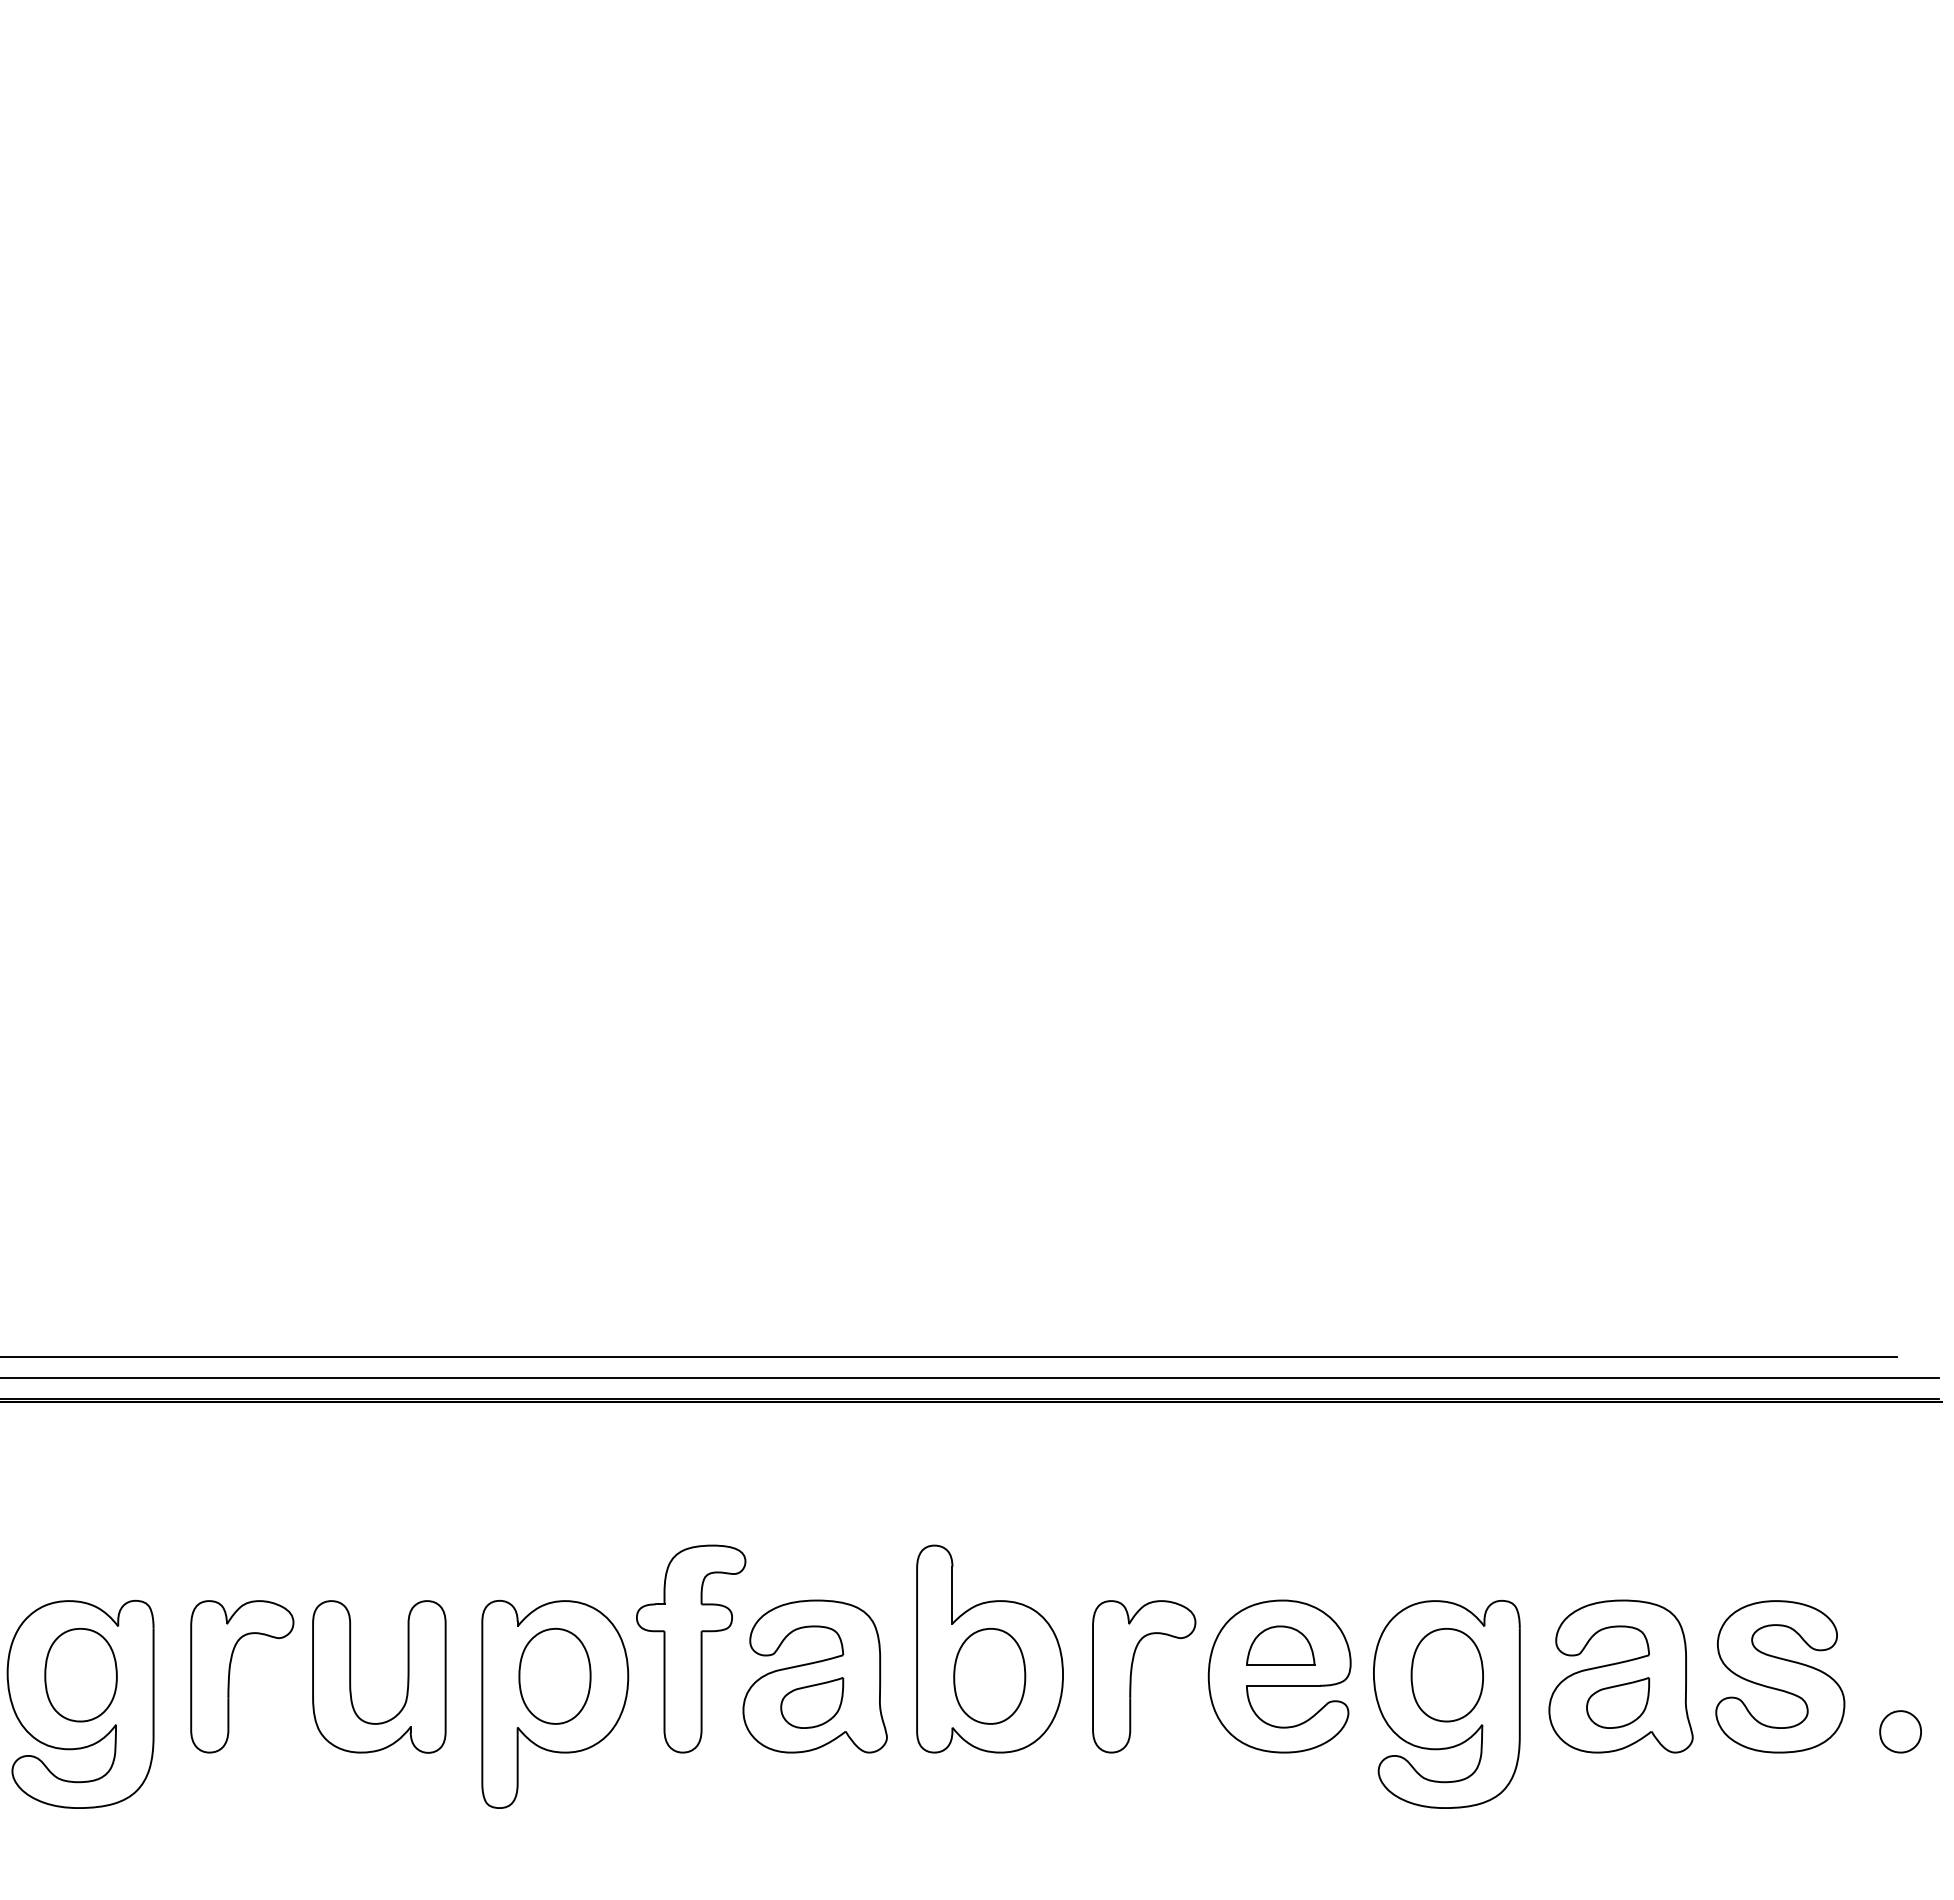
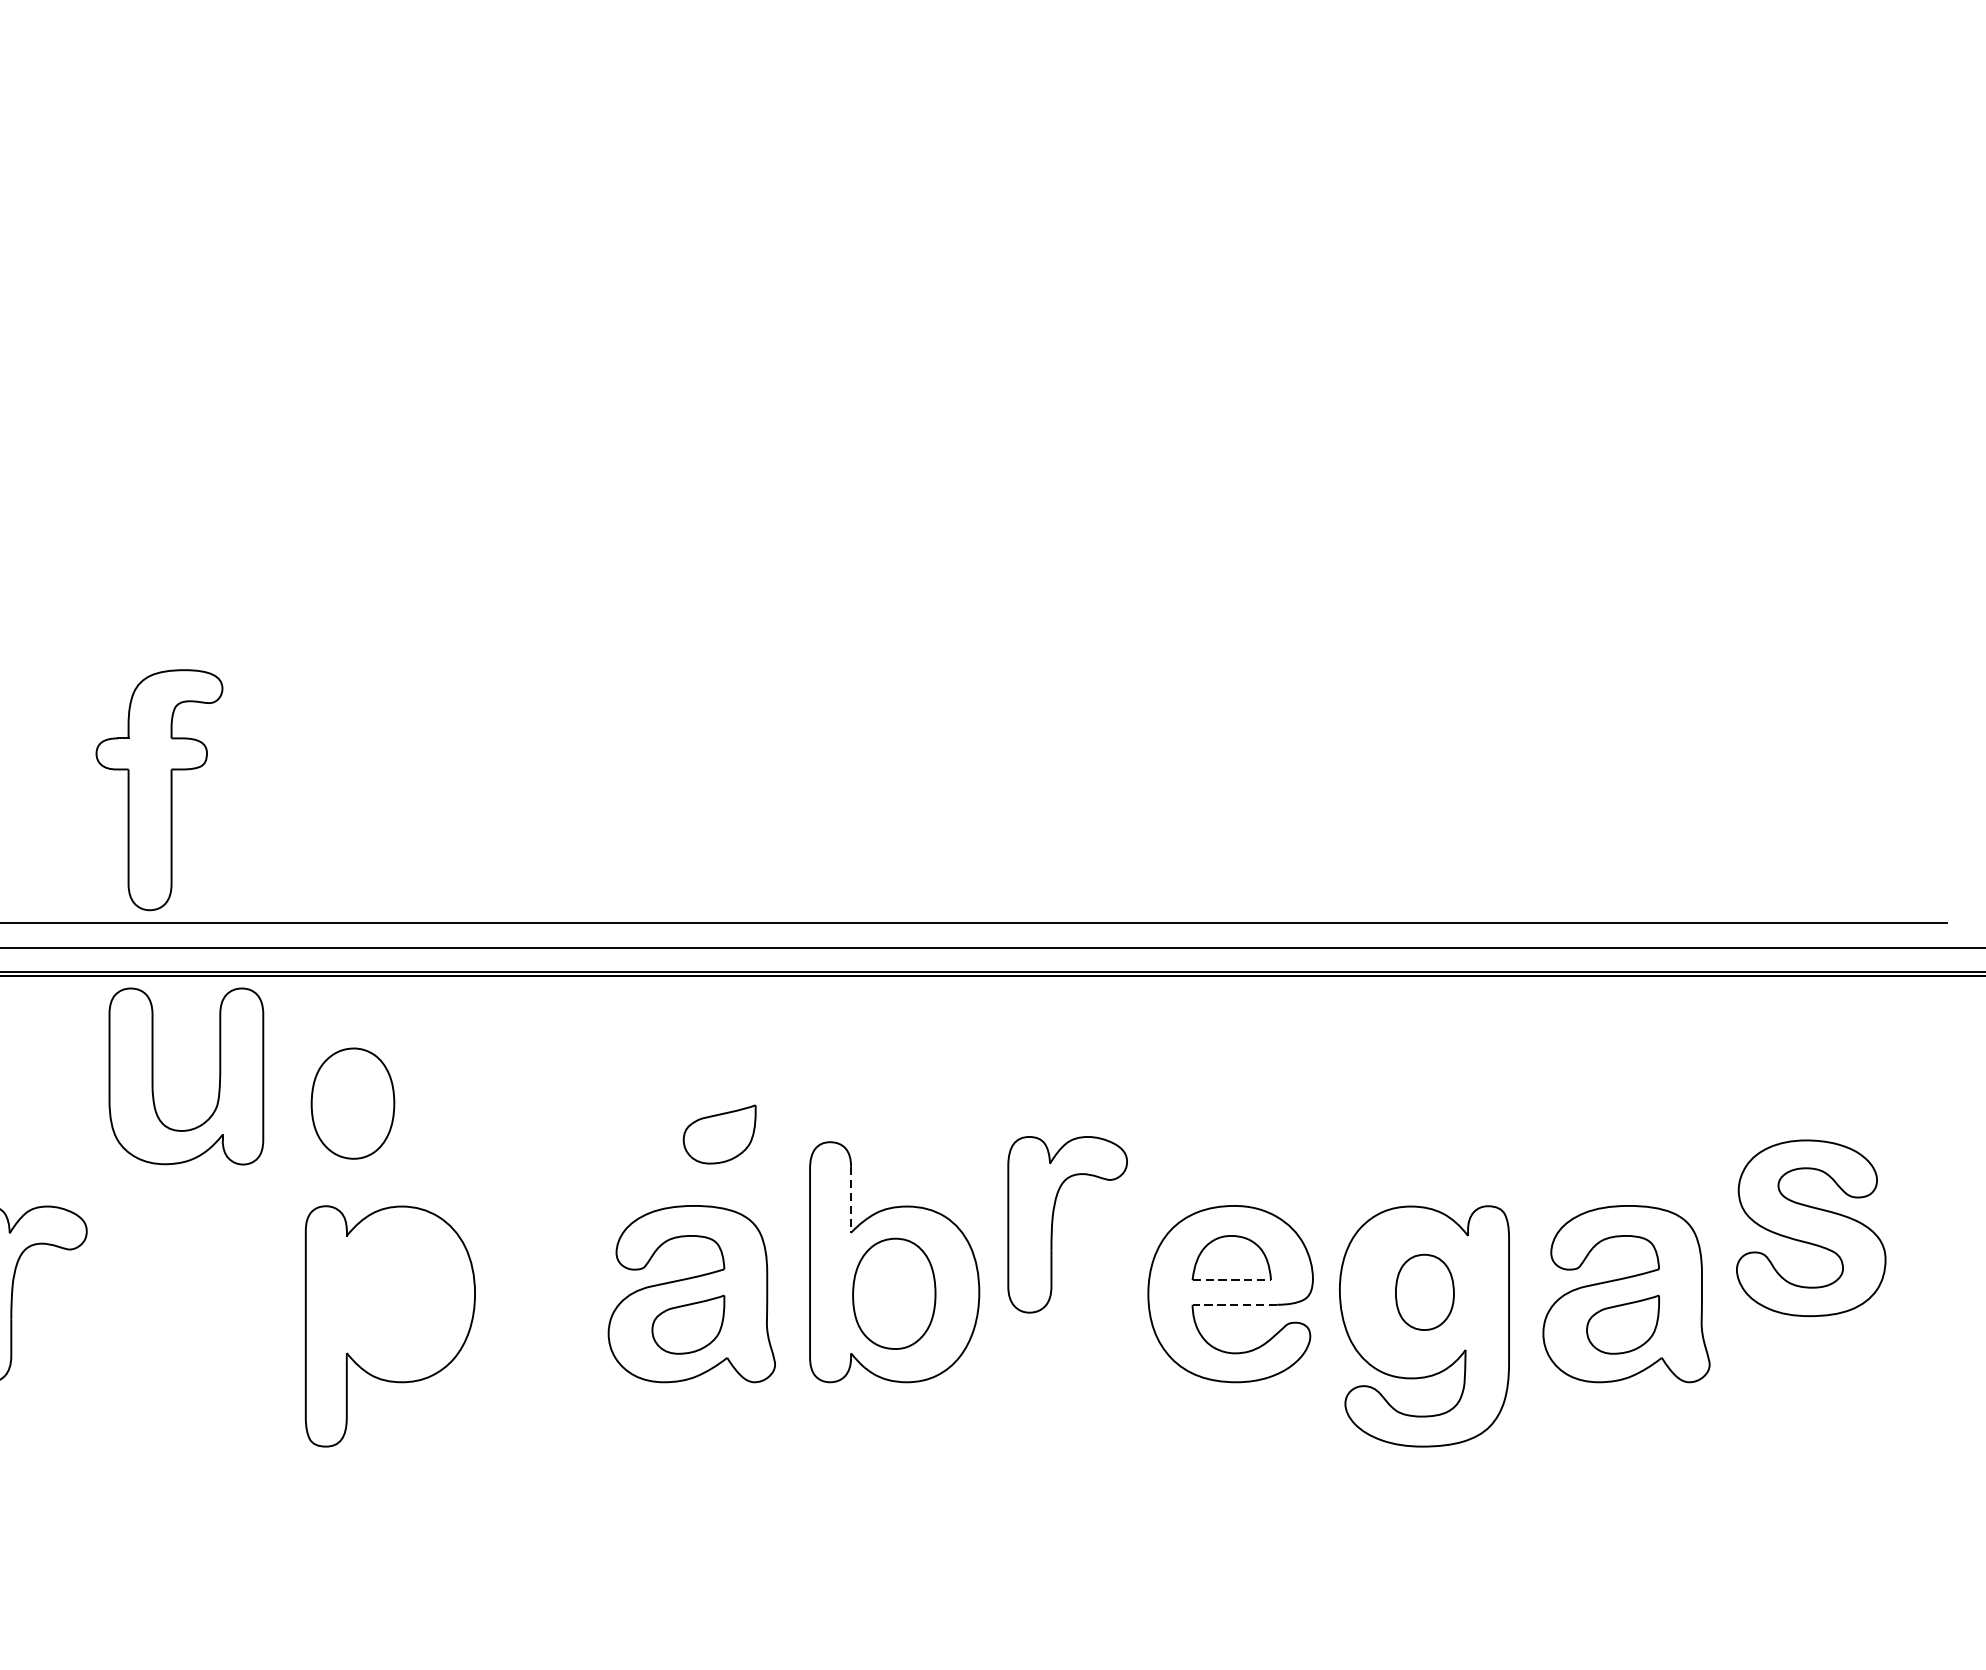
part: (839, 1538) -> (720, 1133), added
line: (952, 1595) -> (851, 1200), solid -> dashed
part: (691, 1648) -> (159, 789), moved
line: (1280, 1664) -> (1231, 1280), solid -> dashed
part: (1132, 1671) -> (1054, 1218), moved
part: (1446, 1674) -> (1424, 1291), size x0.7
part: (351, 1676) -> (154, 1075), moved
part: (554, 1676) -> (352, 1103), moved
part: (1780, 1676) -> (1811, 1227), moved
line: (1282, 1685) -> (1233, 1304), solid -> dashed
part: (1900, 1731) -> (1950, 1357), removed

